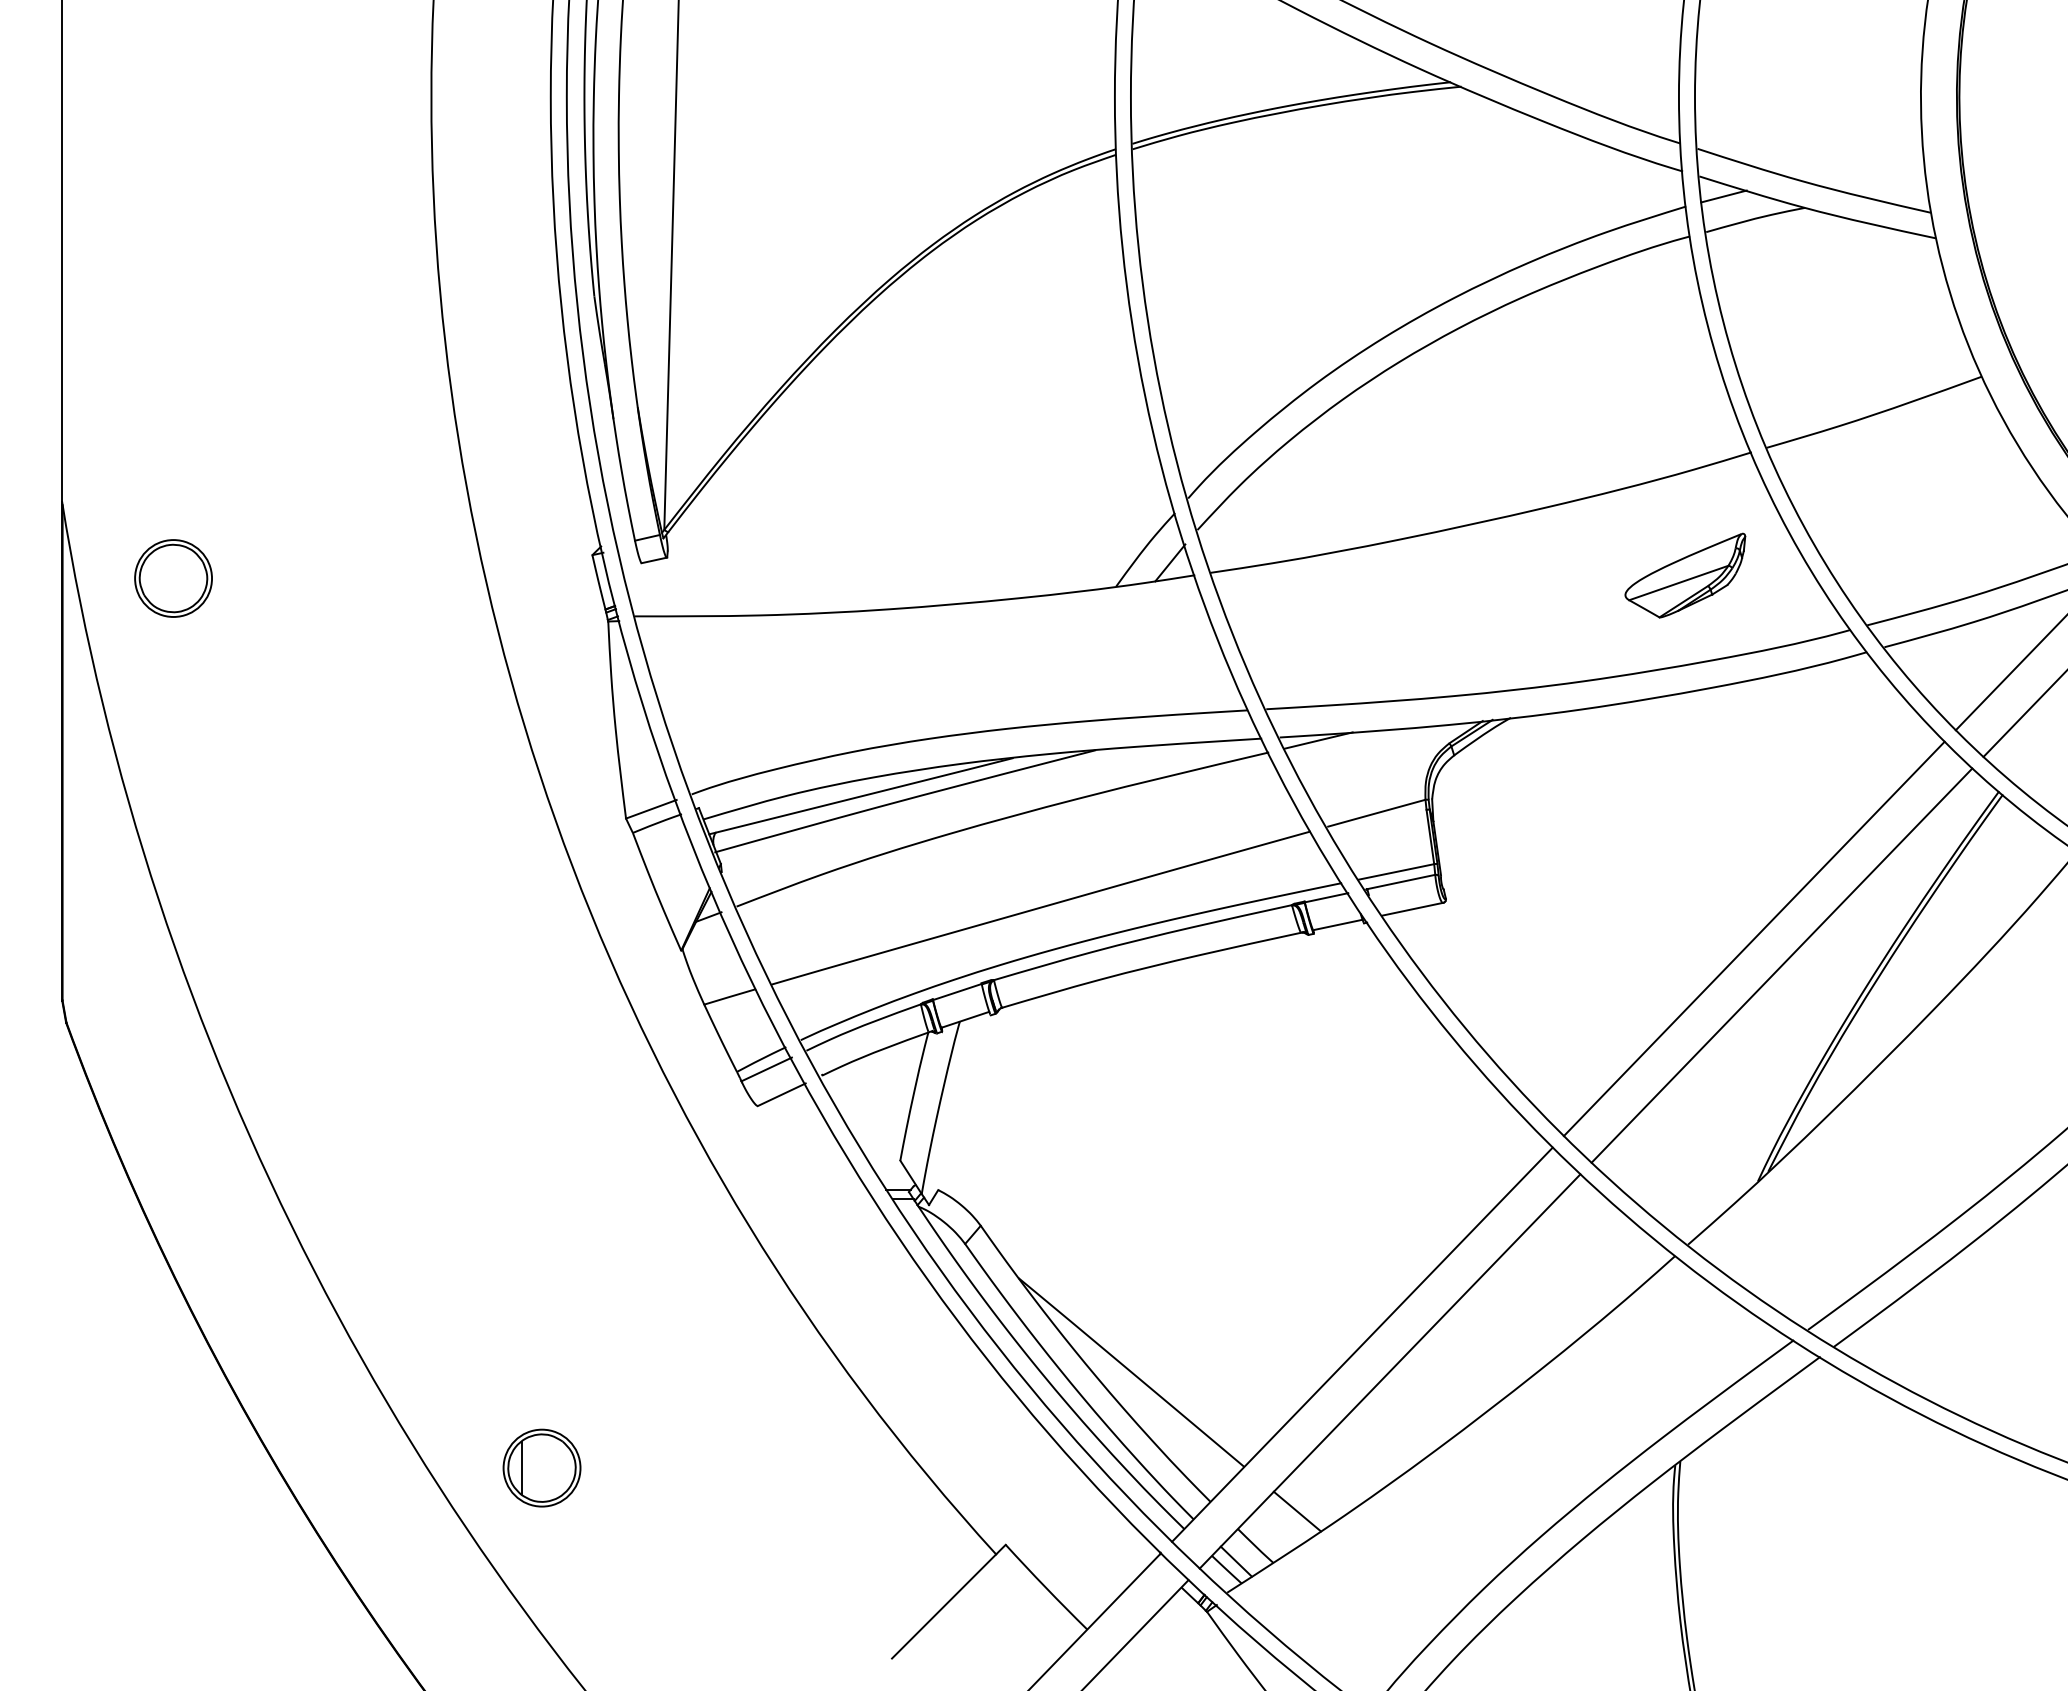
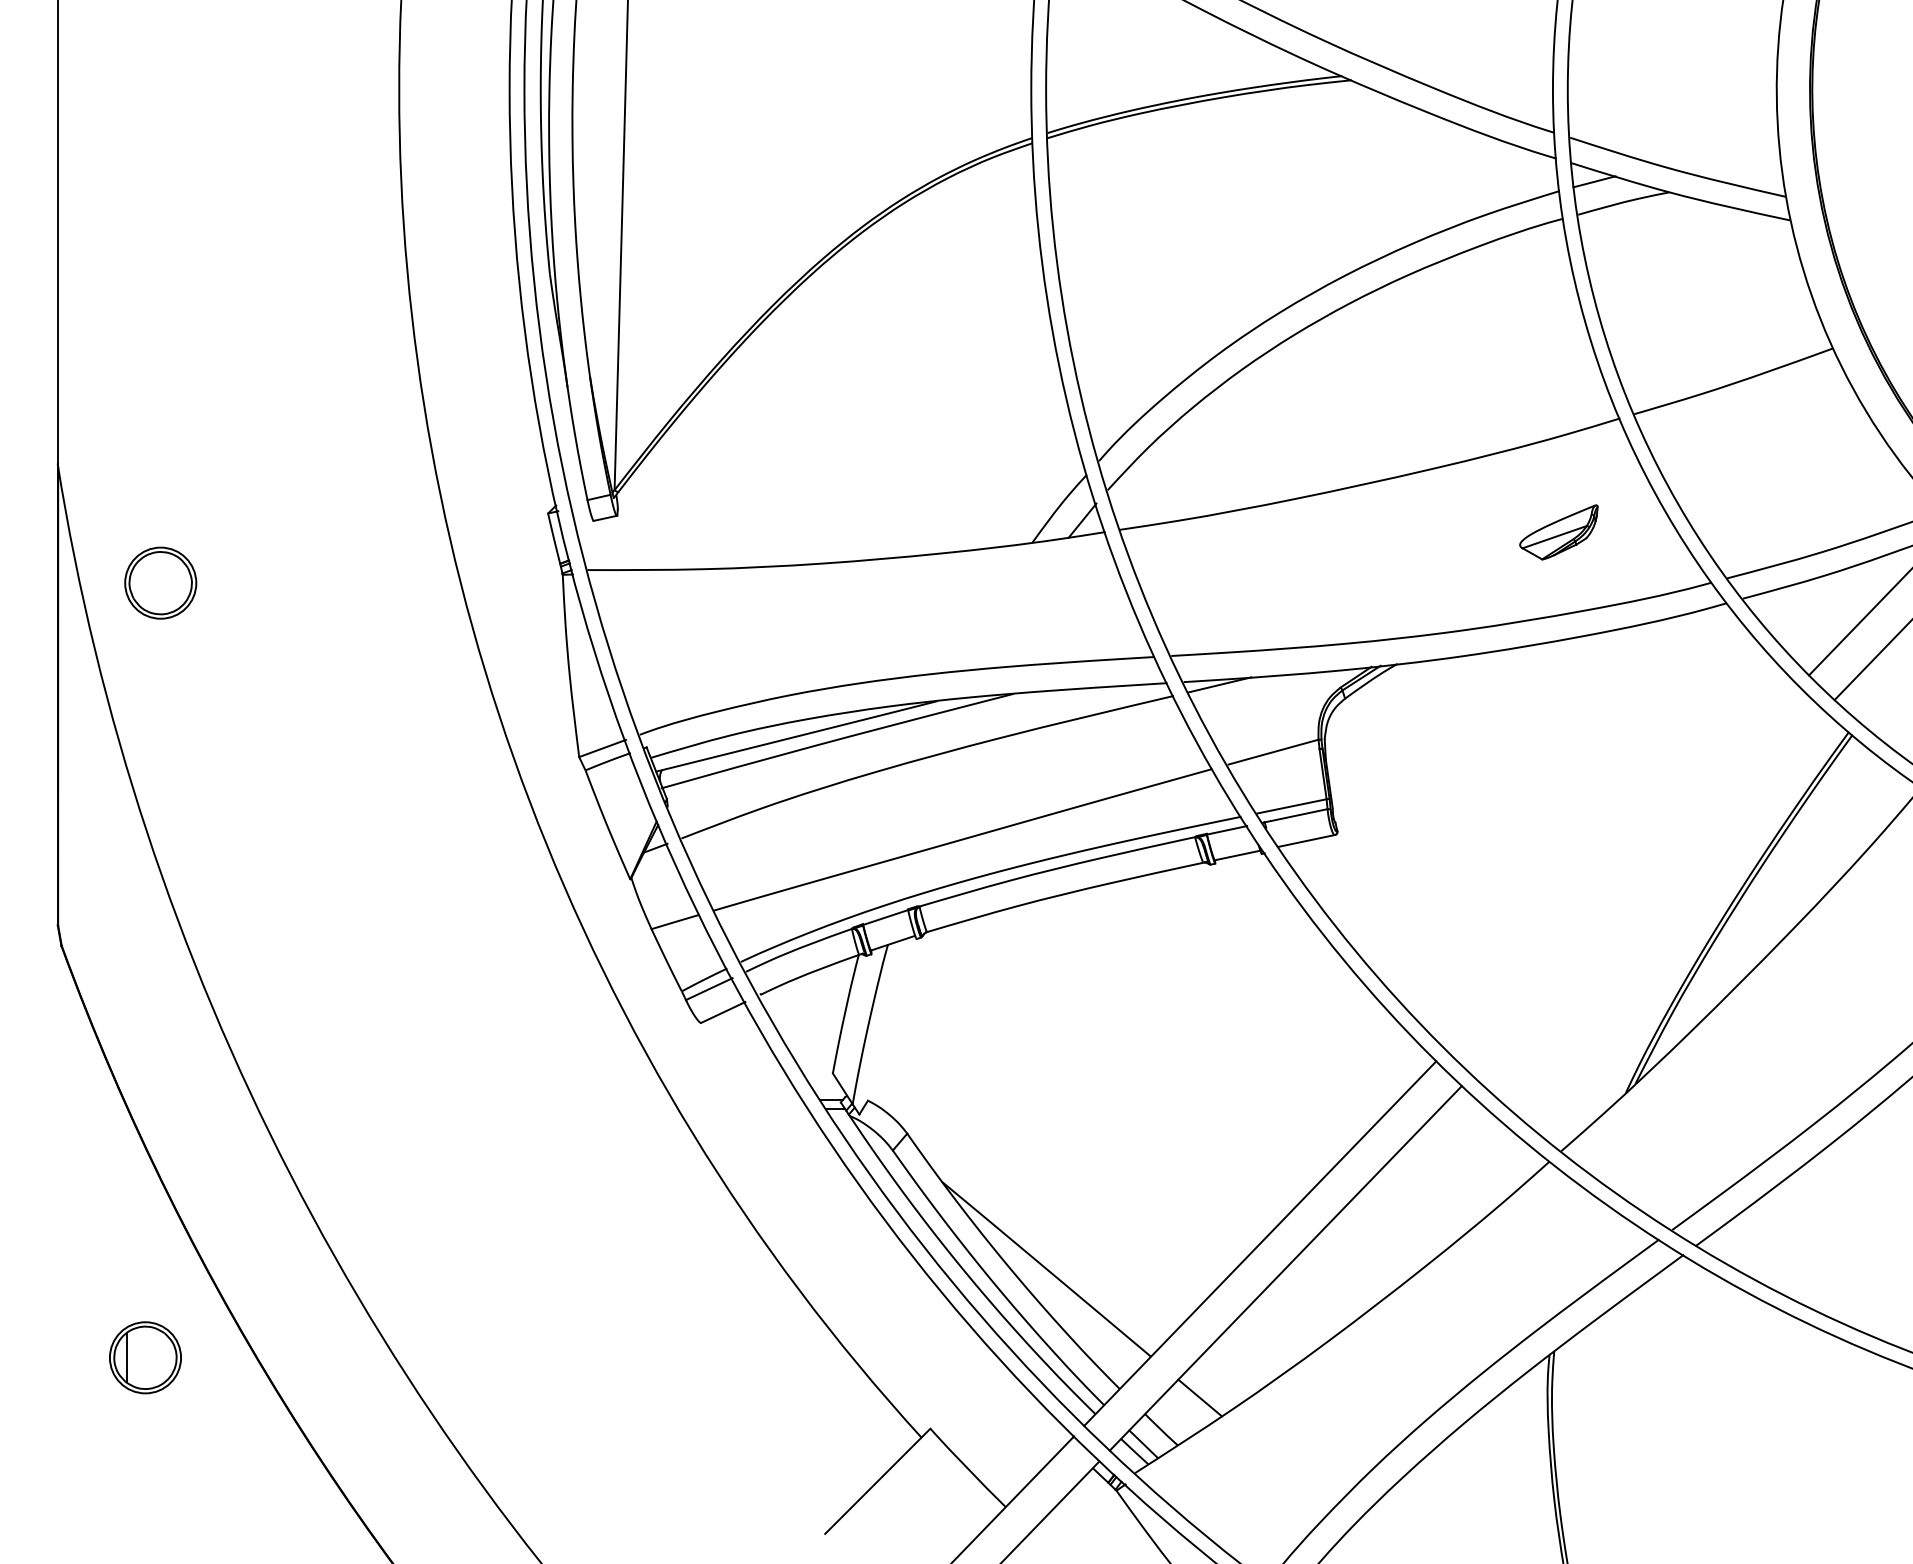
part: (1685, 575) -> (1559, 532), size x0.7
part: (173, 578) -> (160, 583), moved
line: (1753, 938) -> (1621, 868), removed
line: (1781, 965) -> (1647, 892), removed
part: (541, 1467) -> (144, 1357), moved

